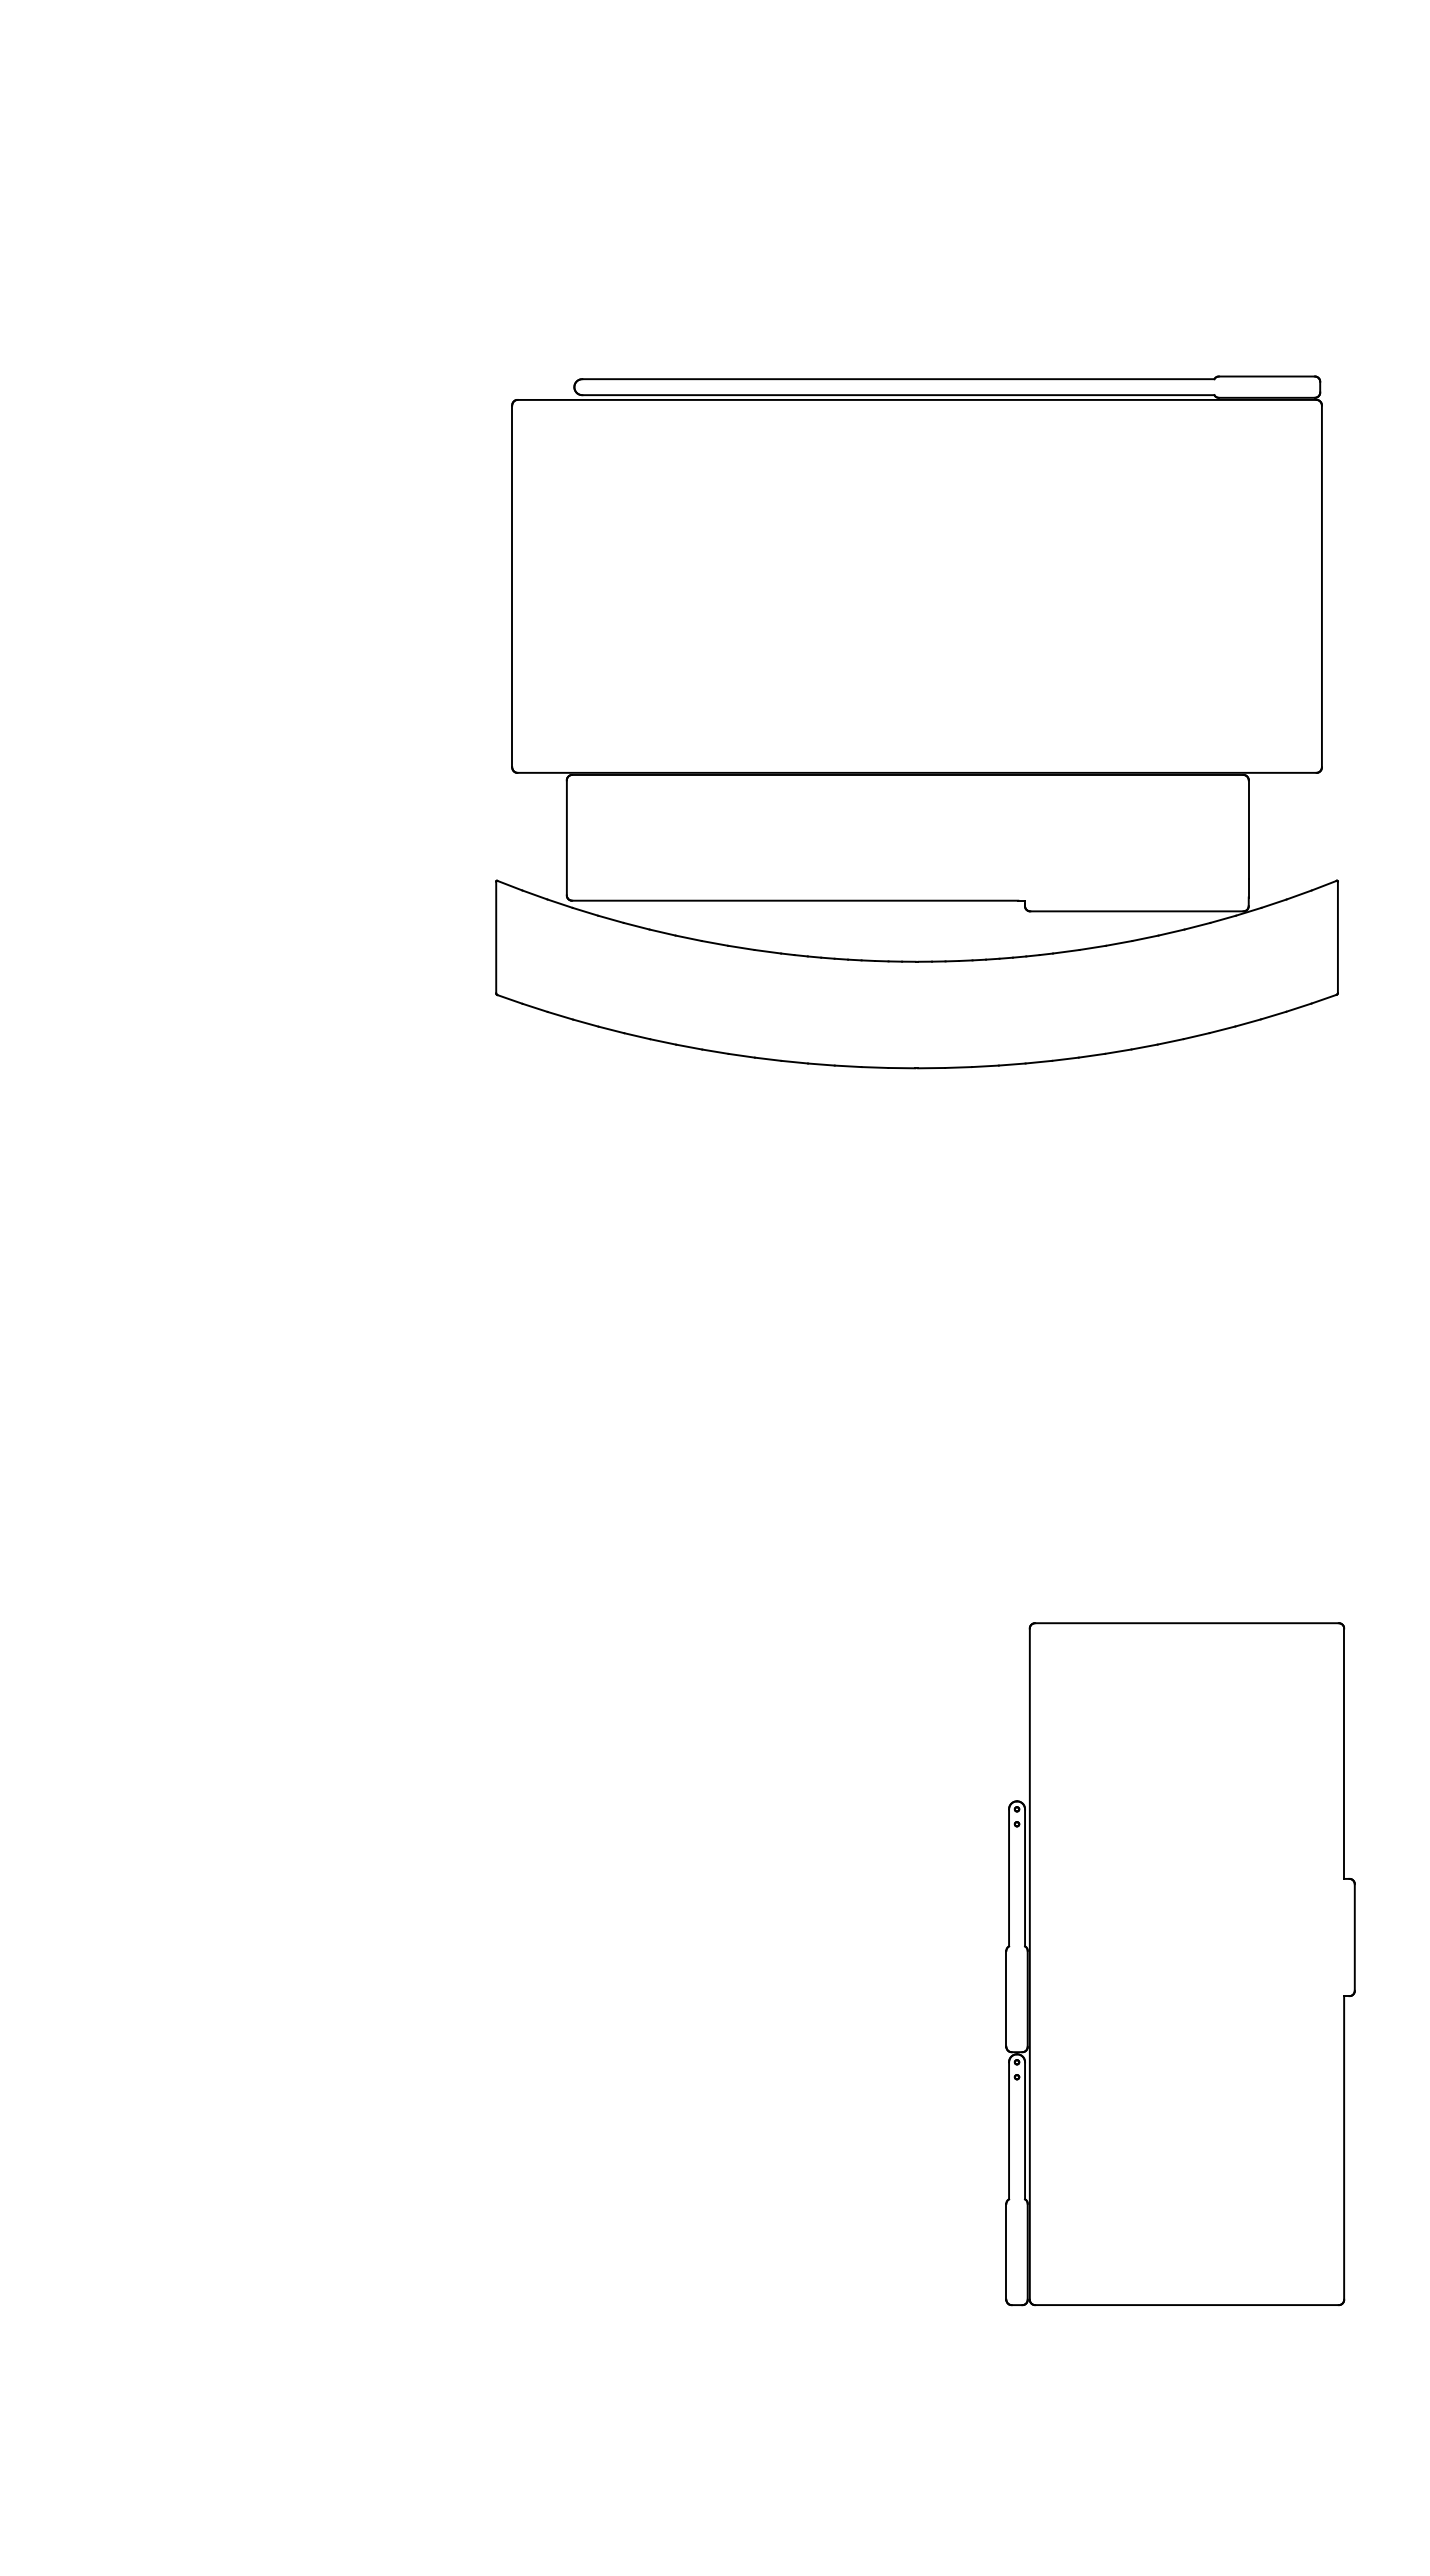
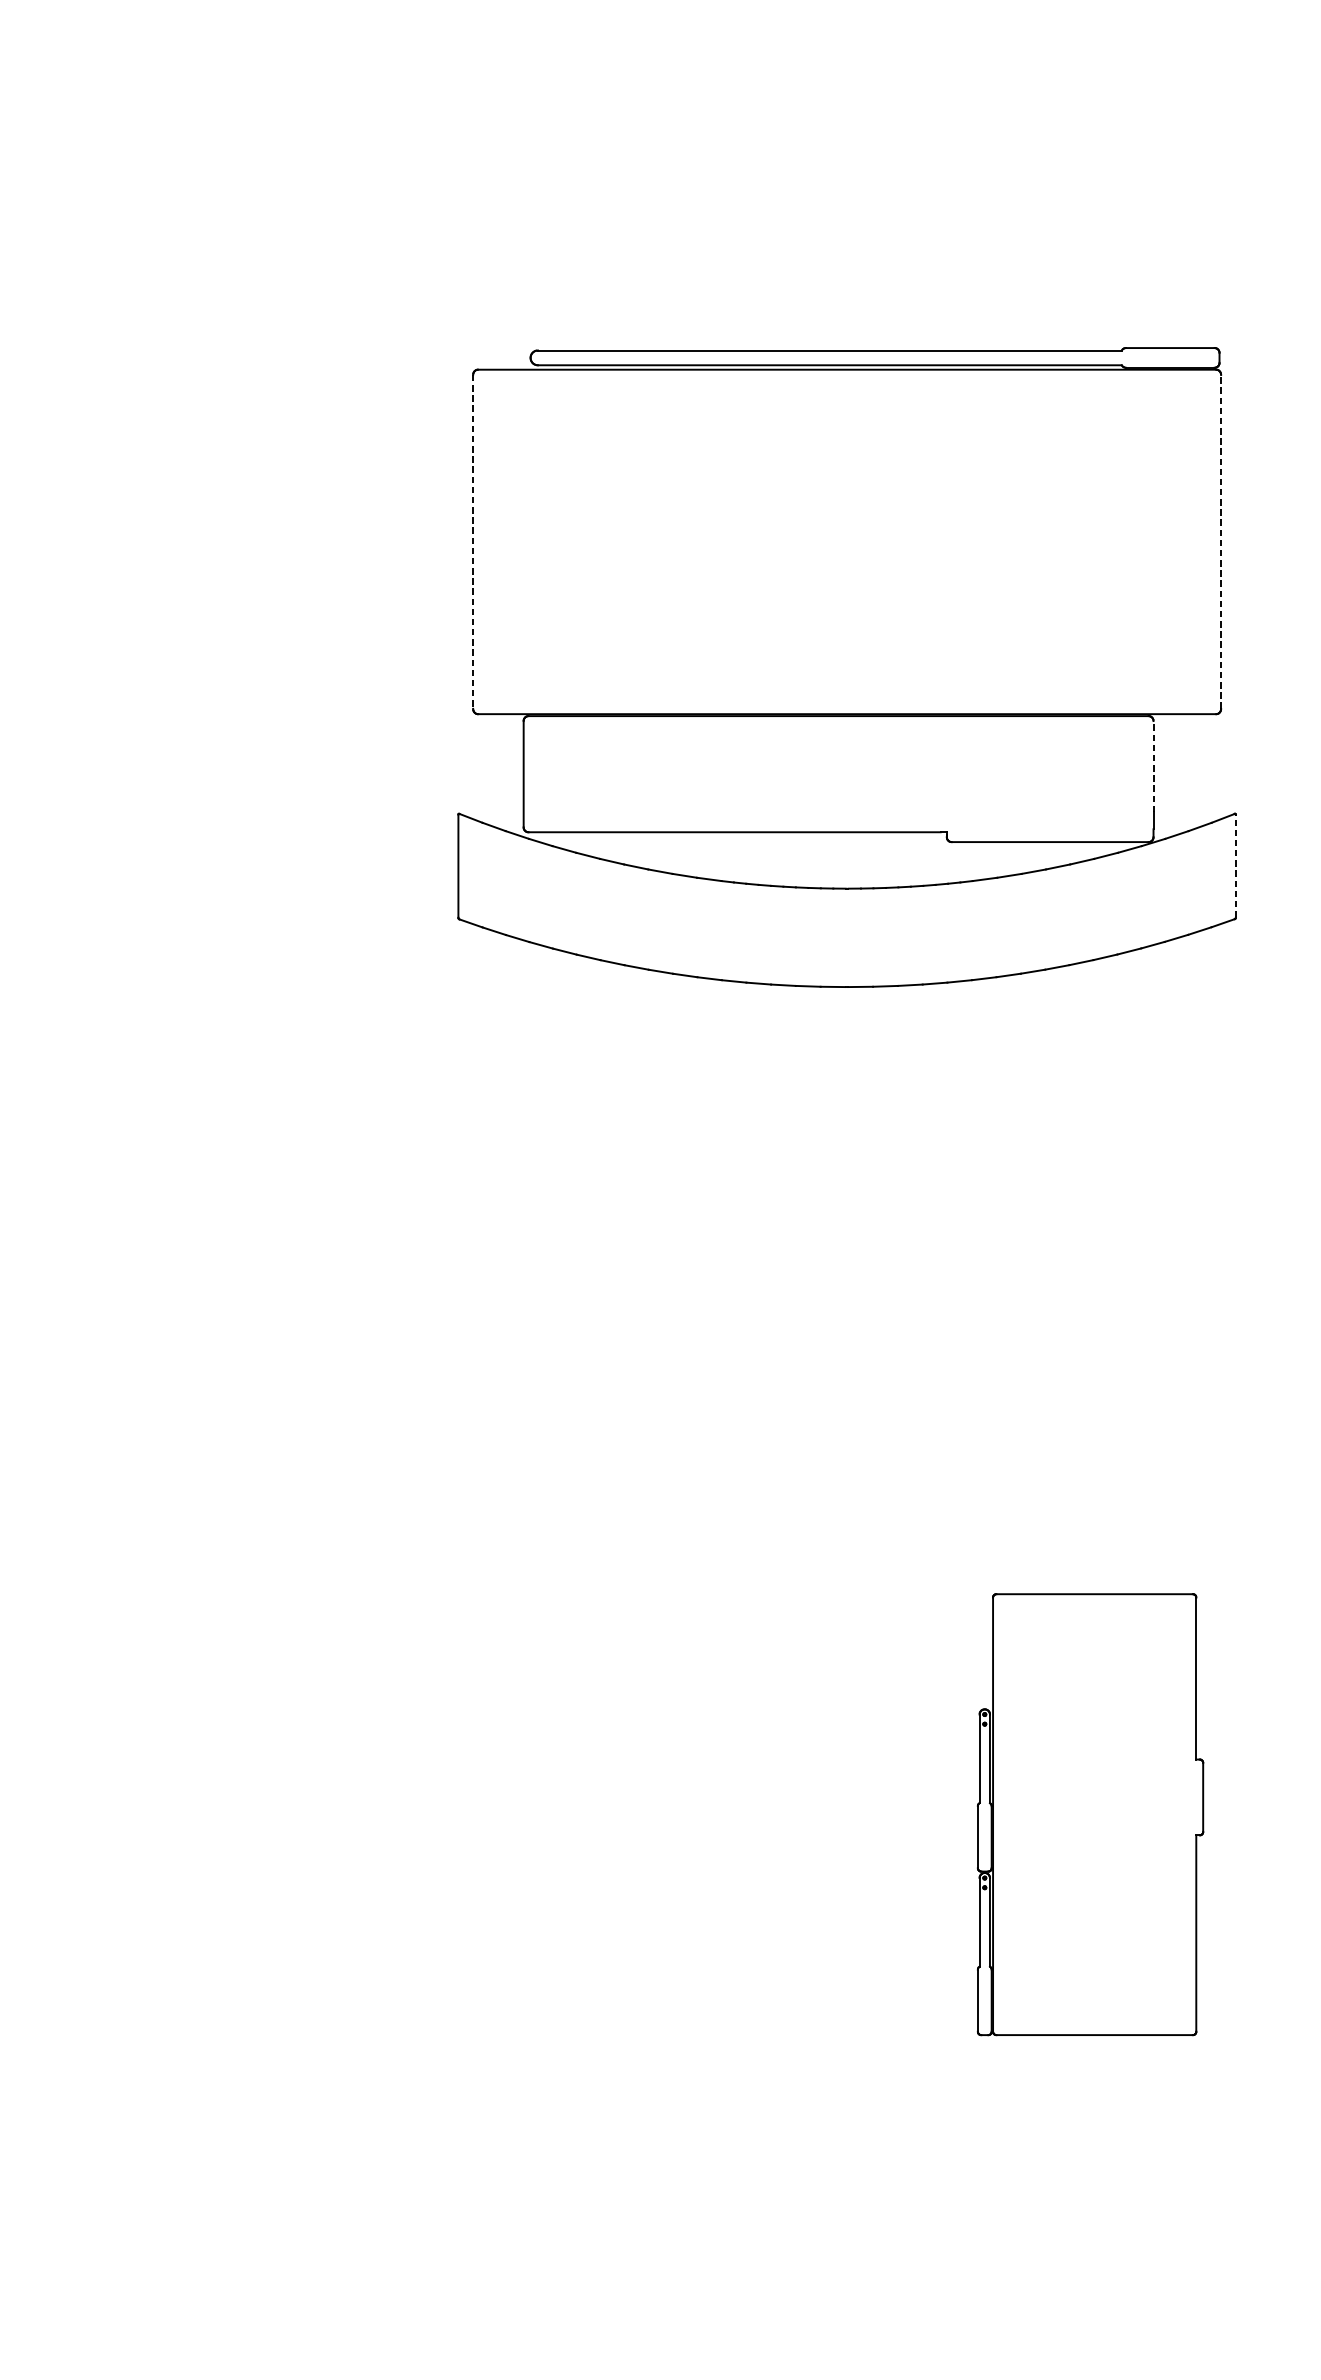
line: (512, 586) -> (473, 542), solid -> dashed
line: (1321, 586) -> (1220, 542), solid -> dashed
line: (1248, 829) -> (1153, 766), solid -> dashed
line: (1337, 937) -> (1235, 866), solid -> dashed
part: (1180, 1964) -> (1090, 1814), size x0.7

